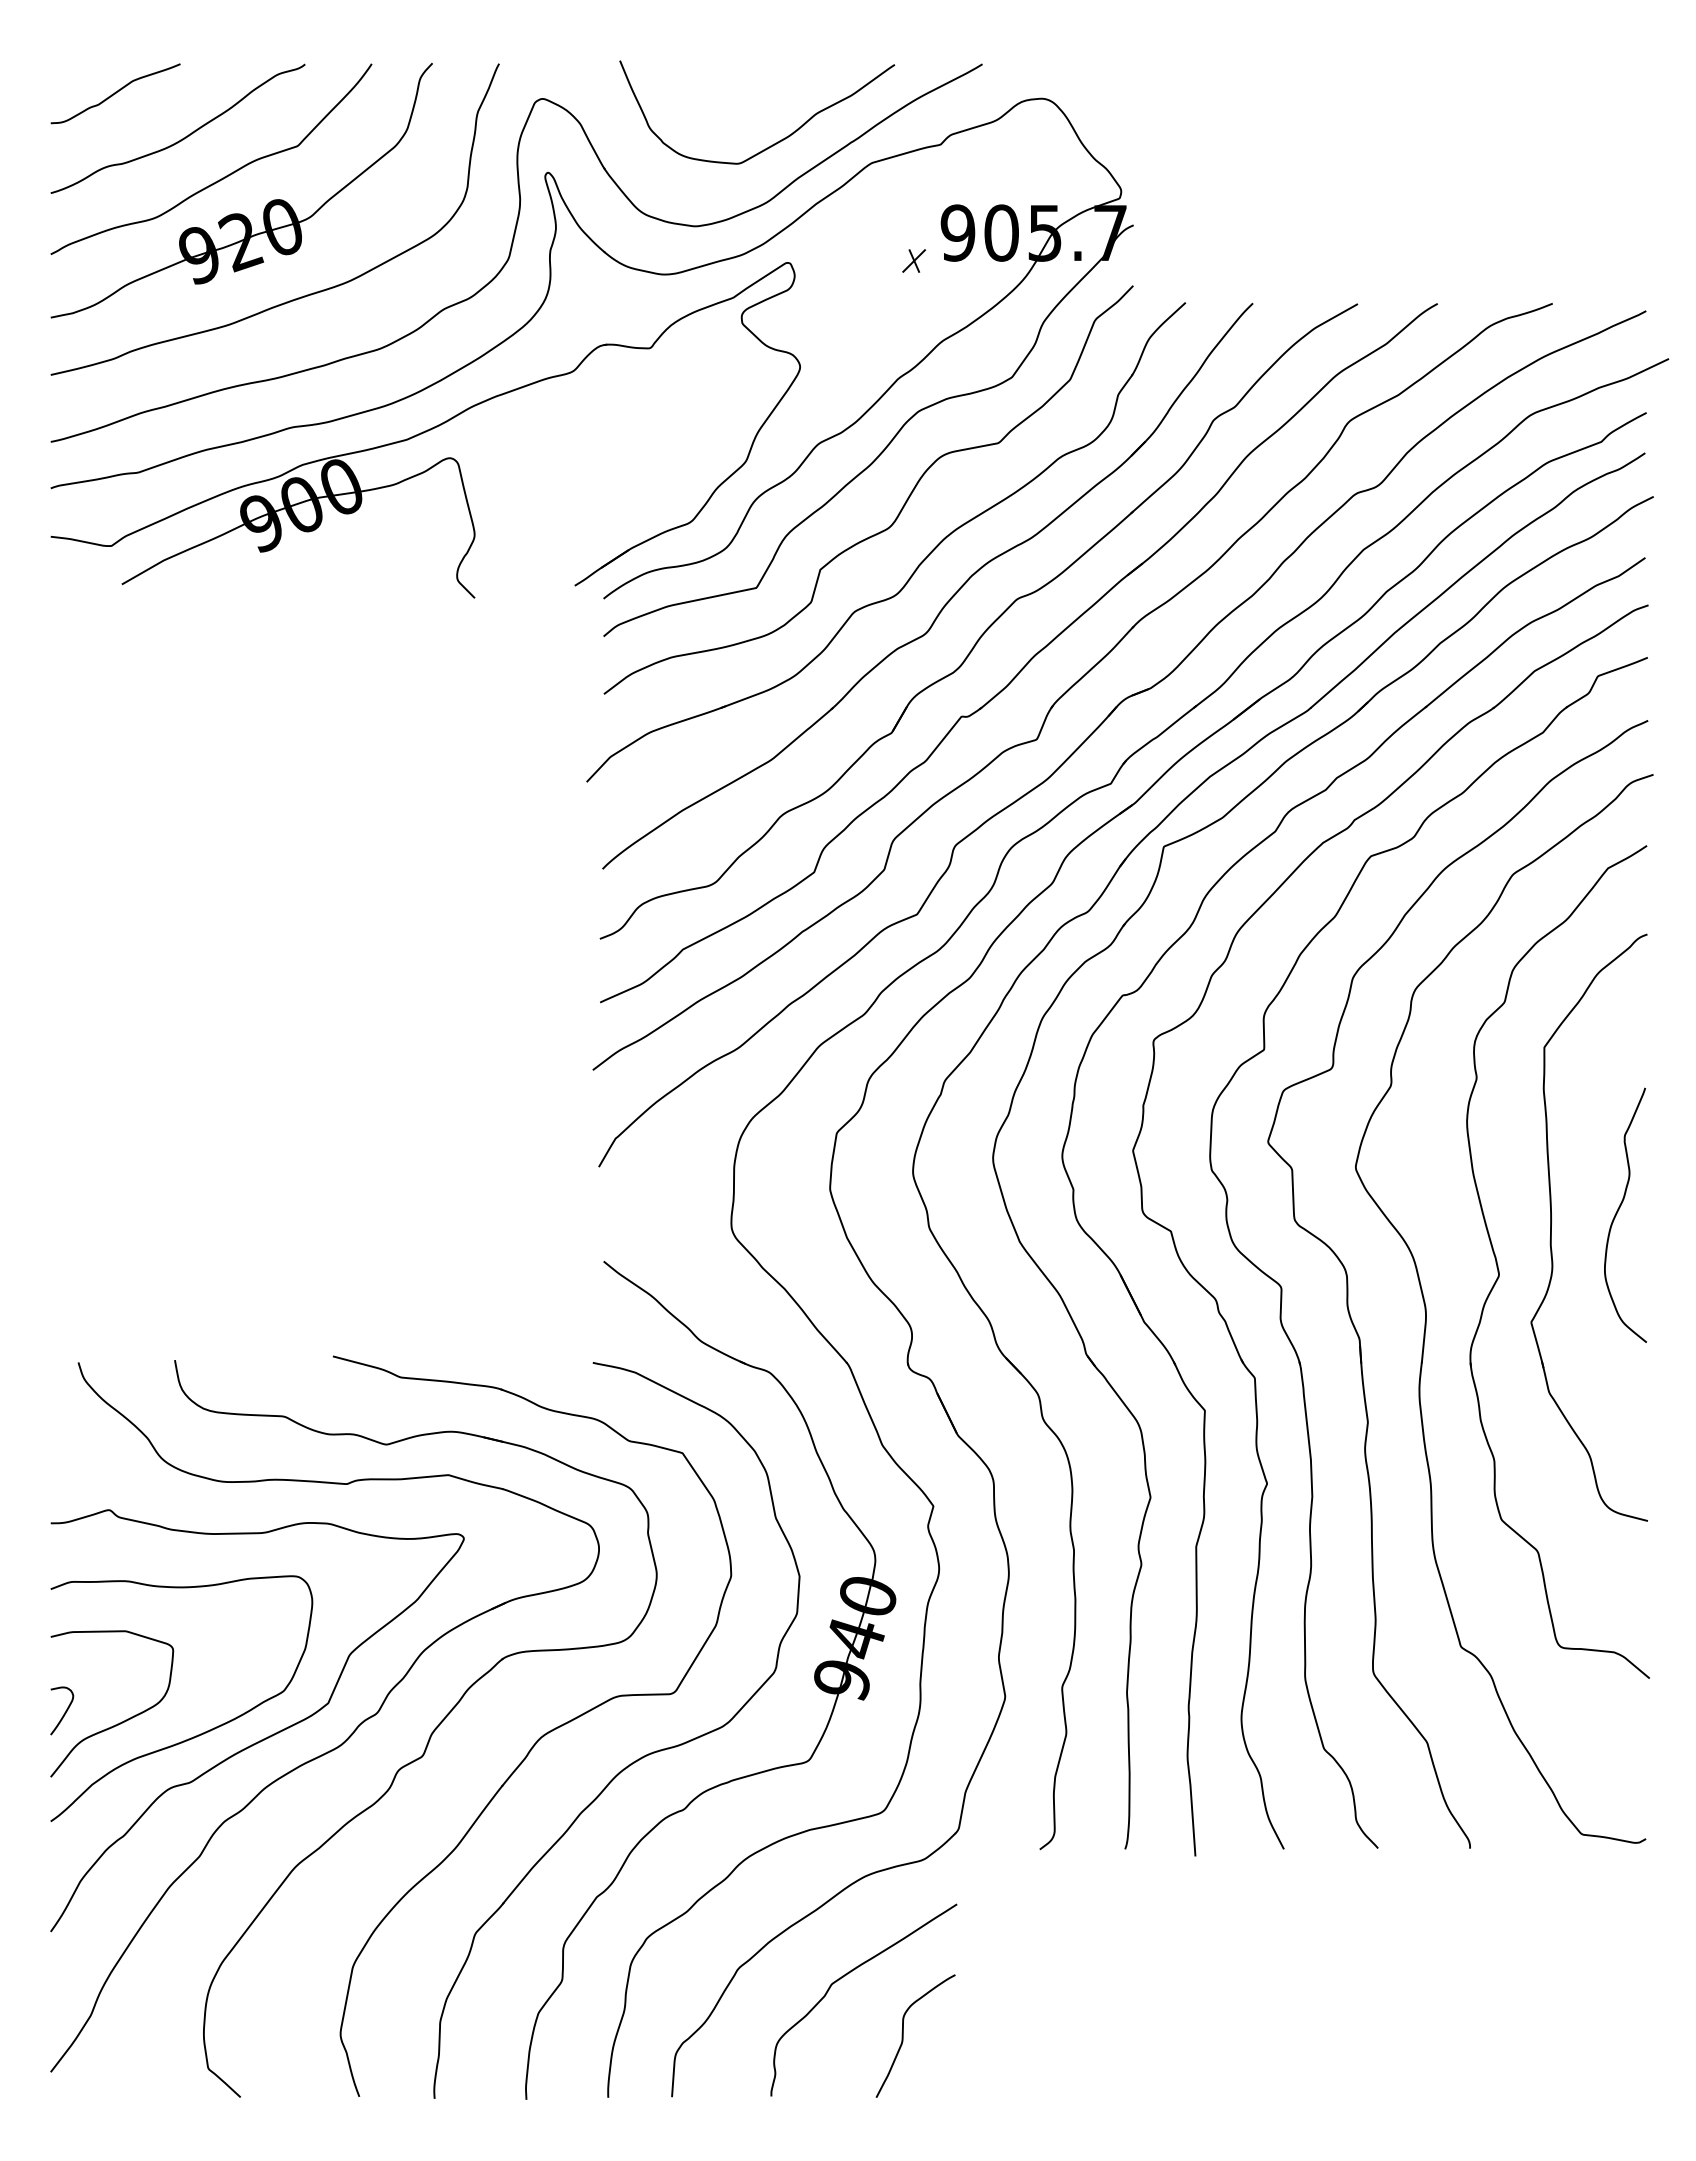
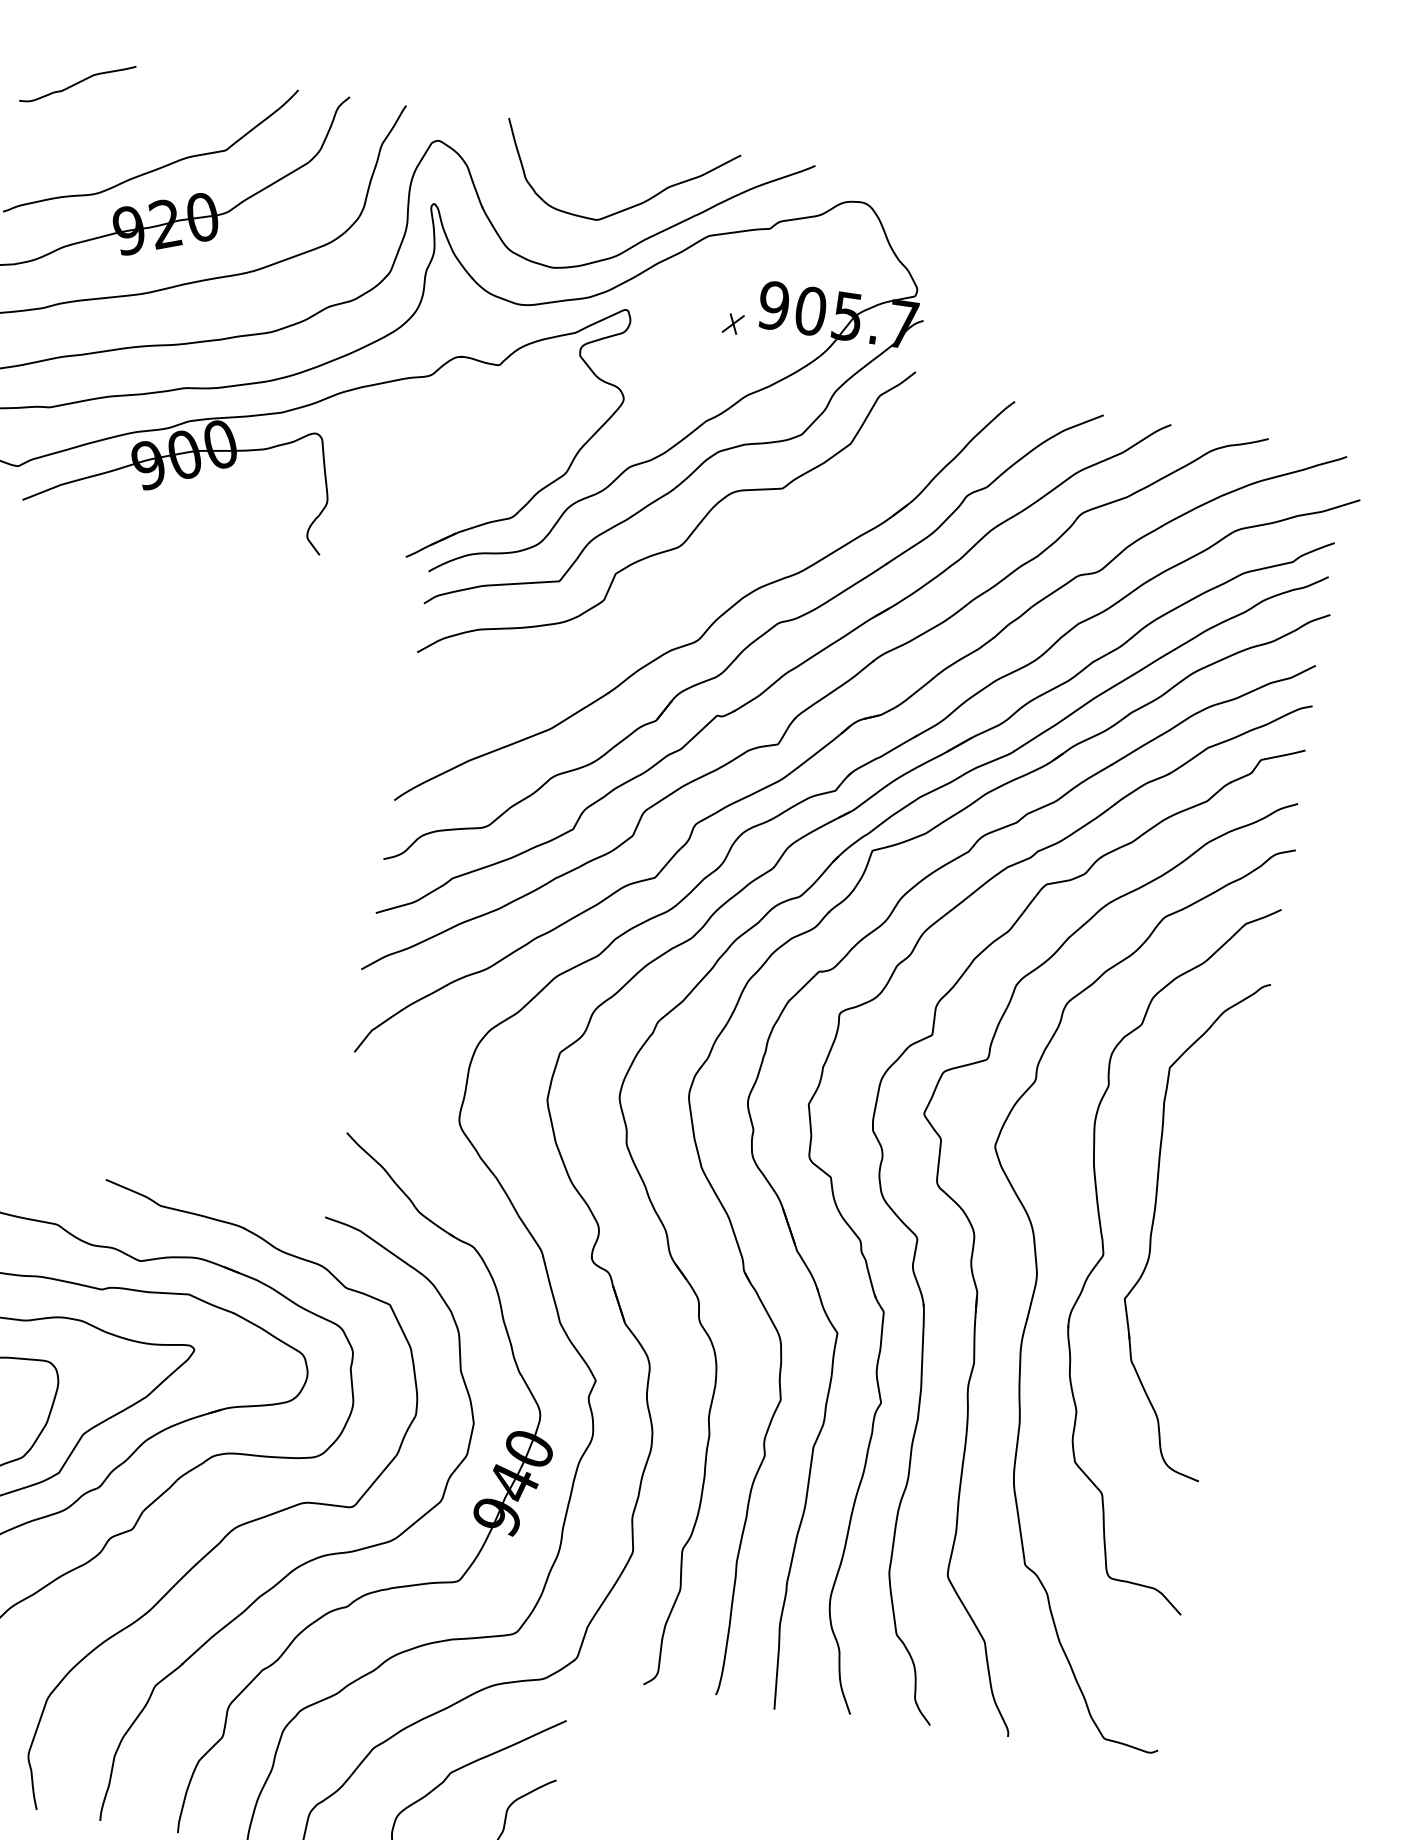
curve: (183, 137) -> (129, 129), removed
part: (918, 564) -> (699, 581), removed
curve: (1618, 1211) -> (1212, 1215), removed

